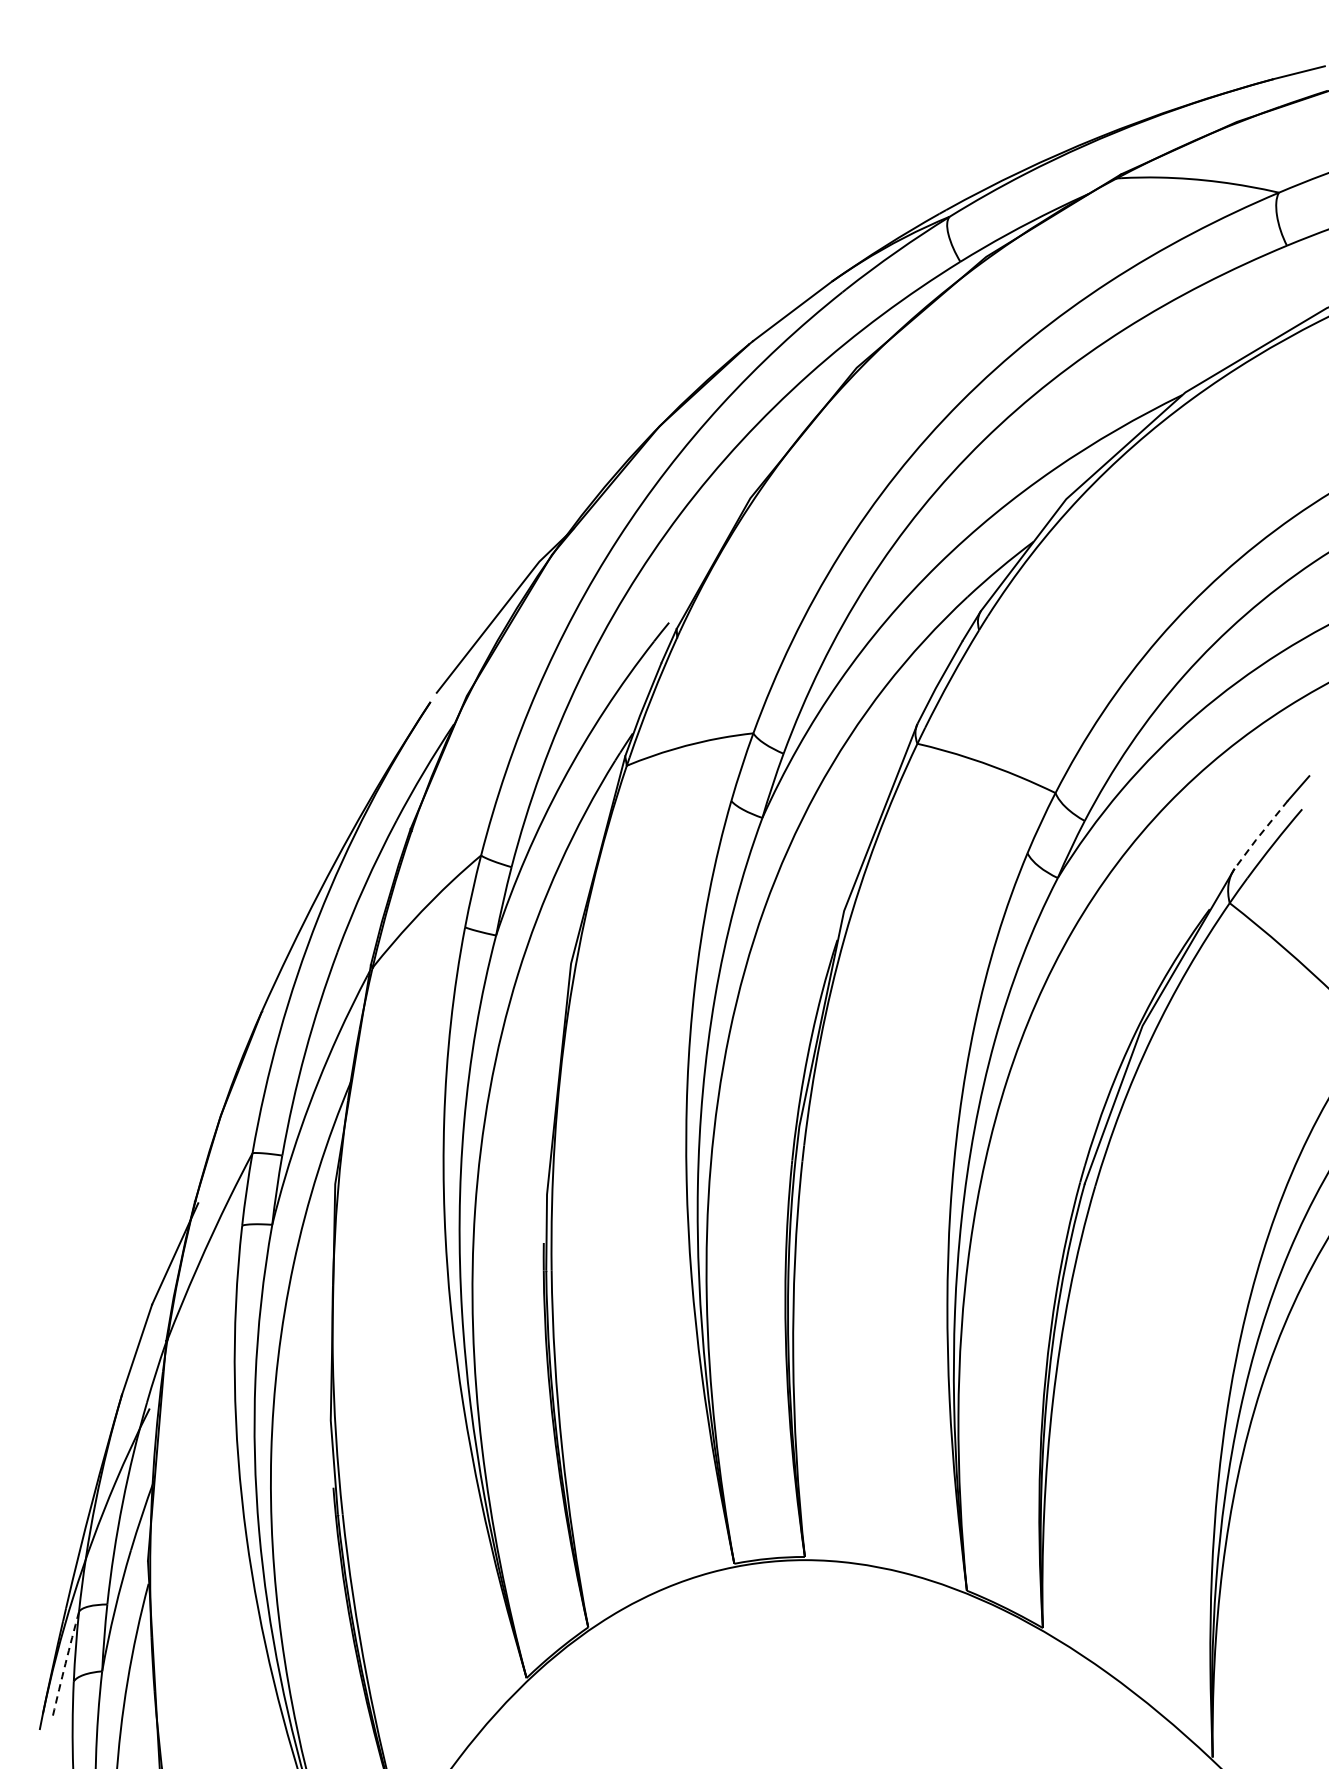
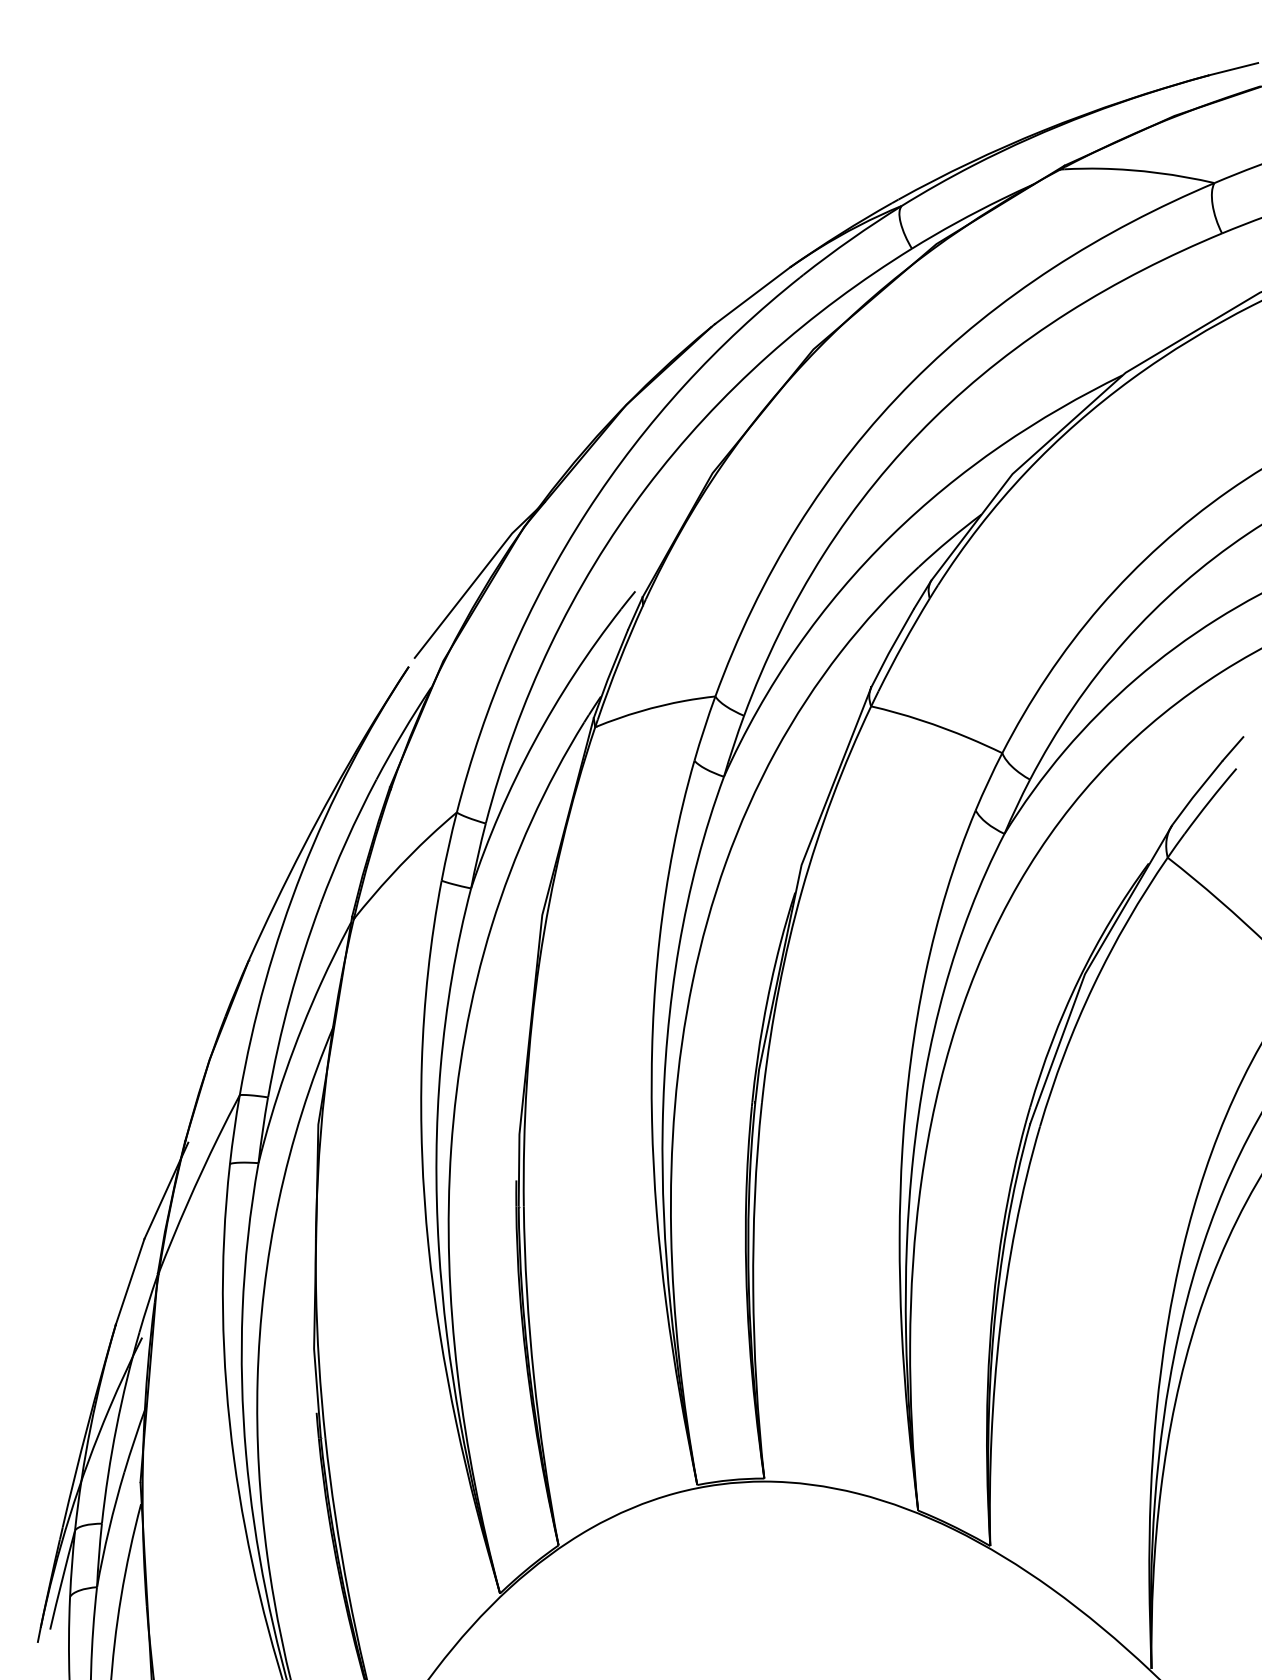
line: (1260, 835) -> (1196, 793), dashed -> solid
arc: (65, 1664) -> (62, 1580), dashed -> solid

